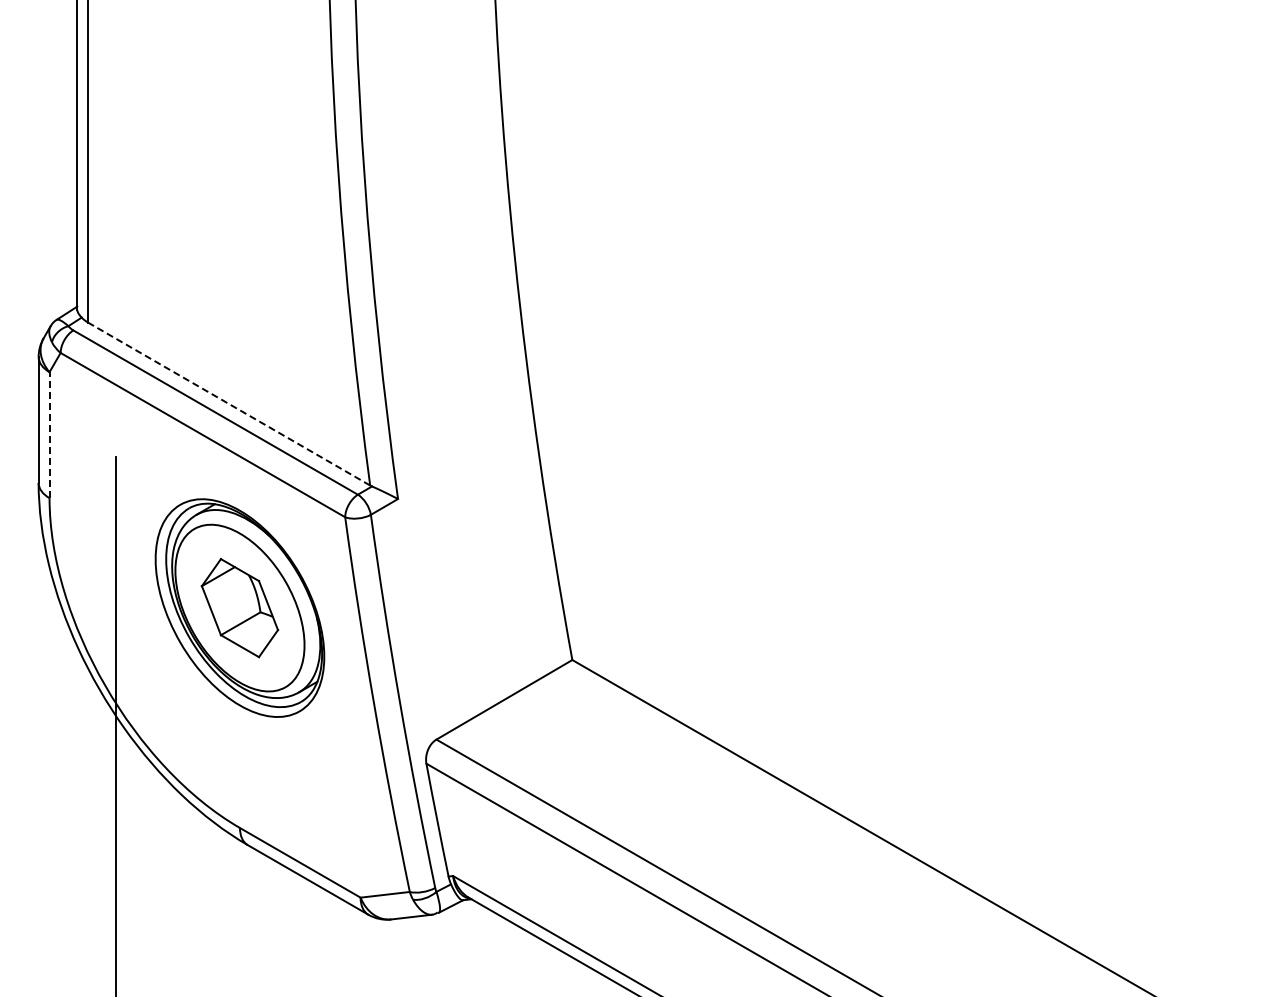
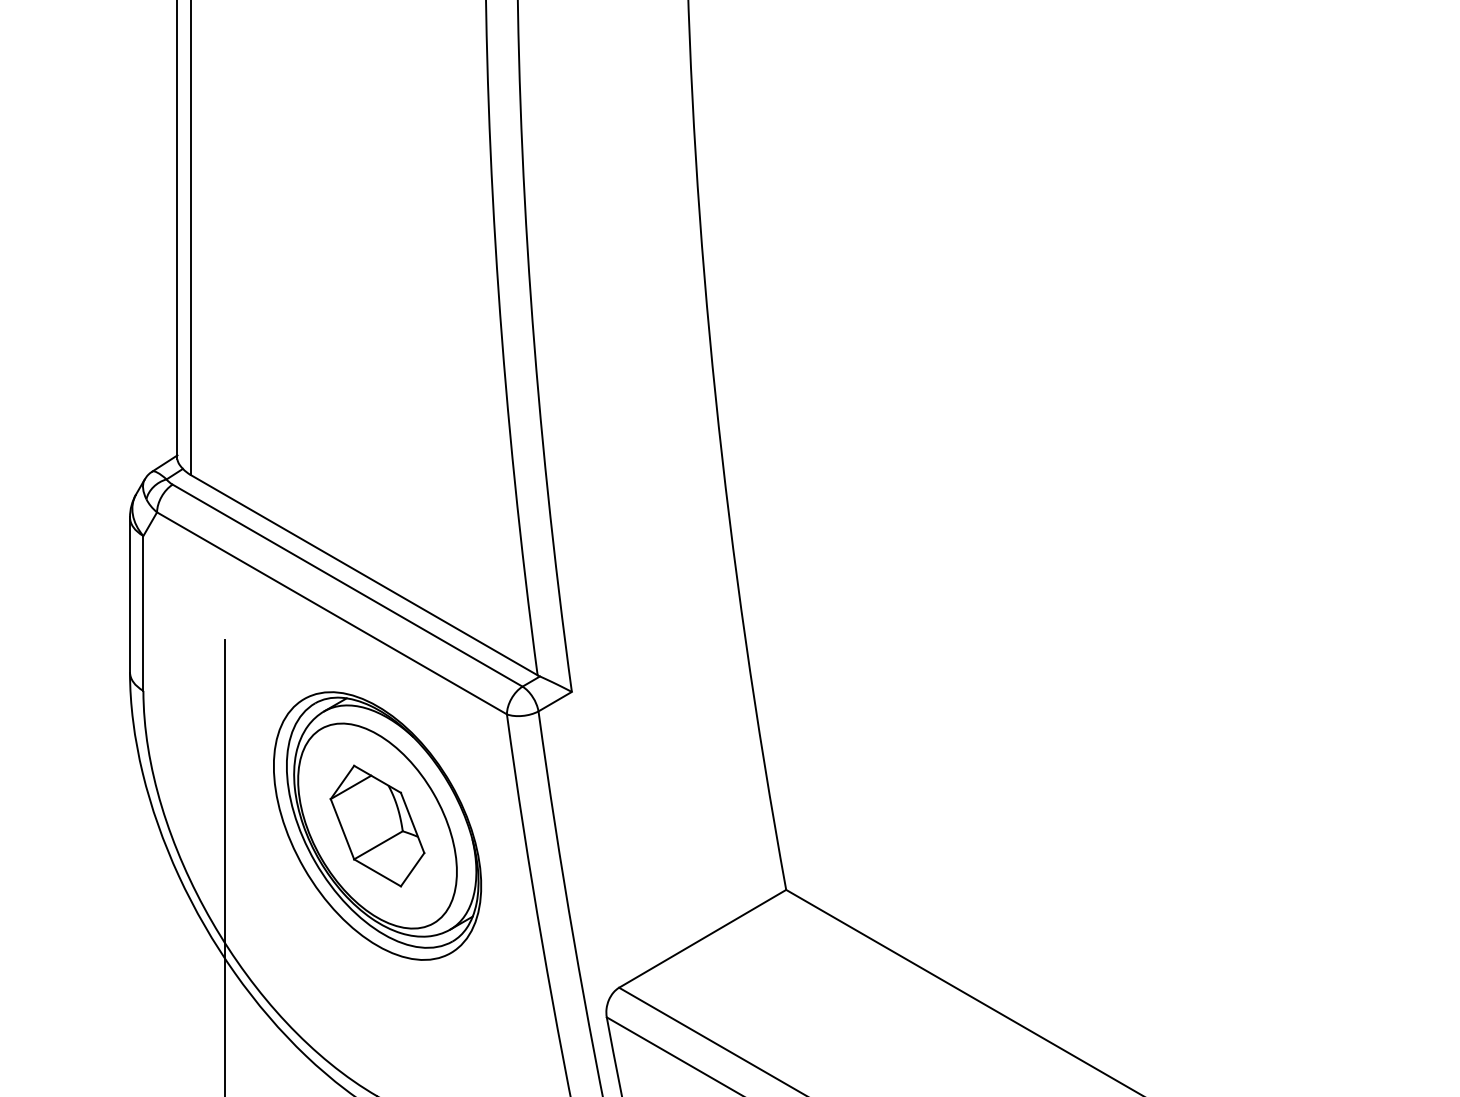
line: (229, 404) -> (364, 575), dashed -> solid
line: (49, 435) -> (143, 613), dashed -> solid

